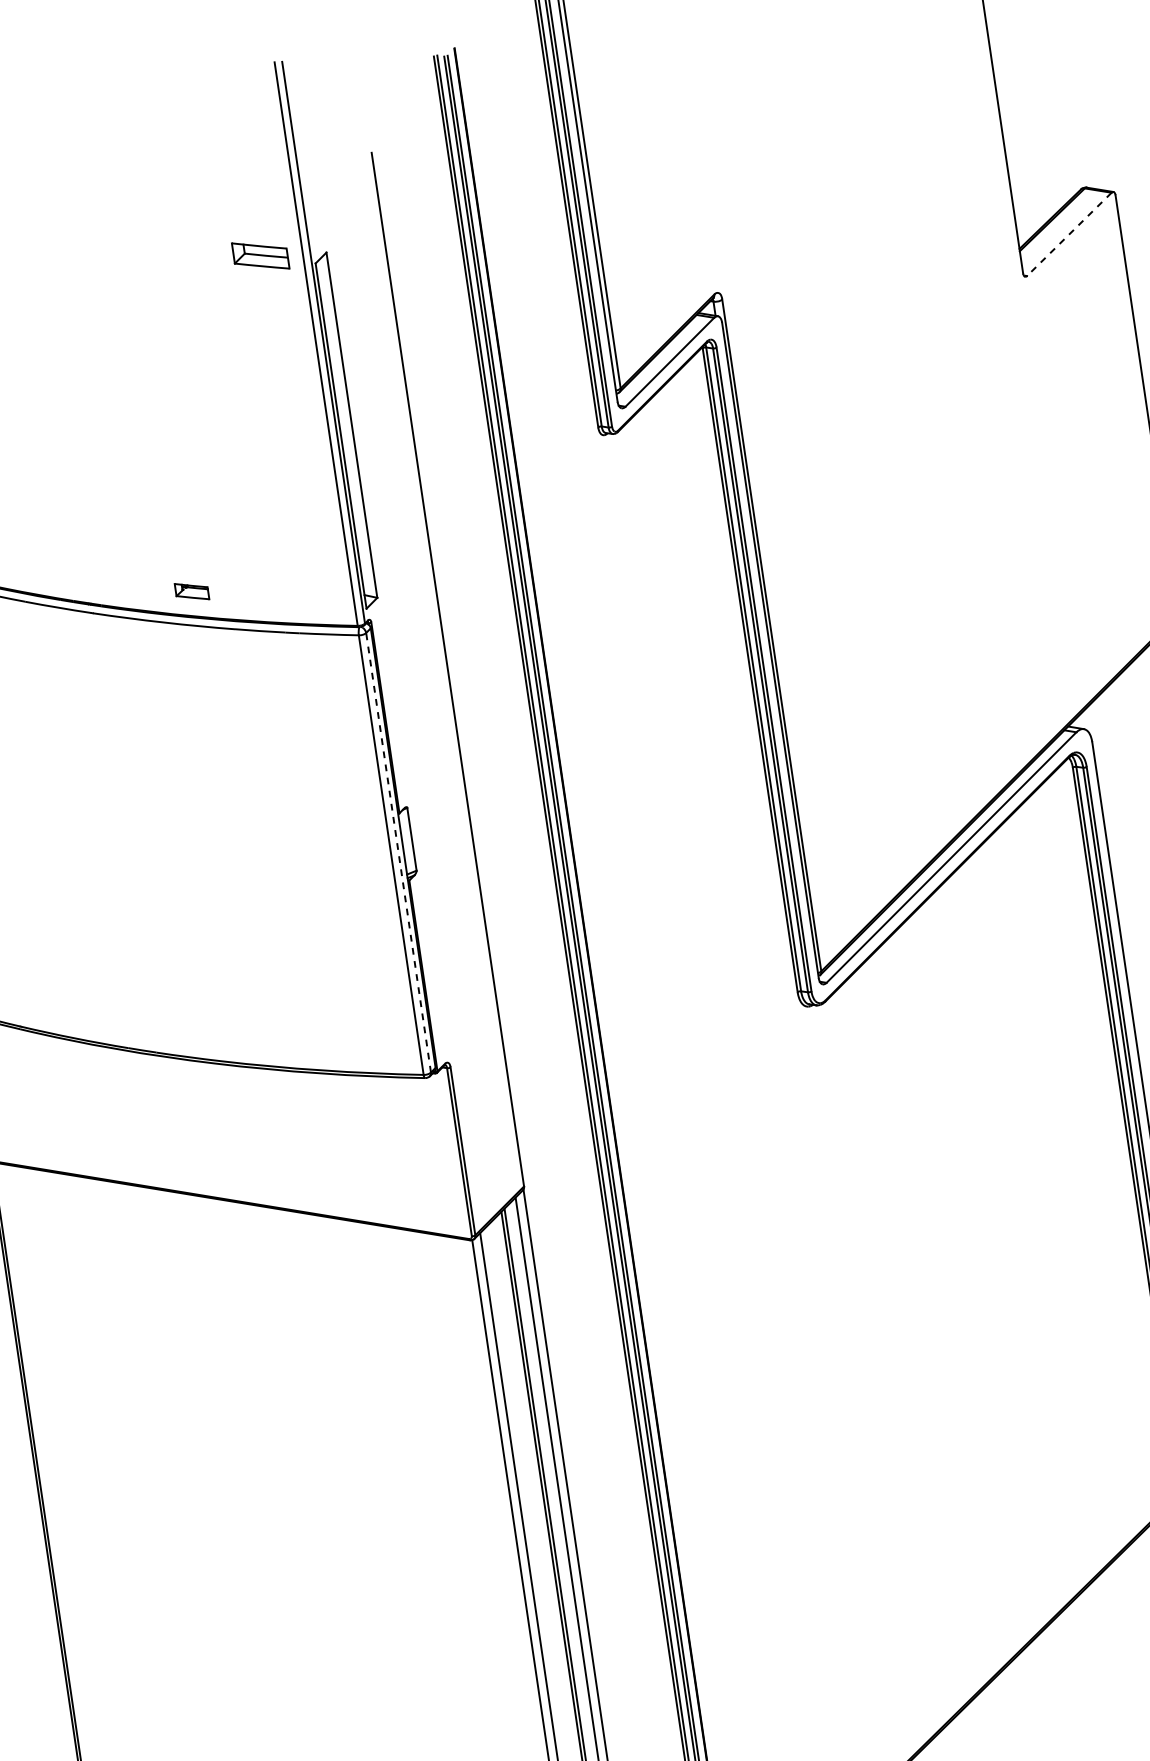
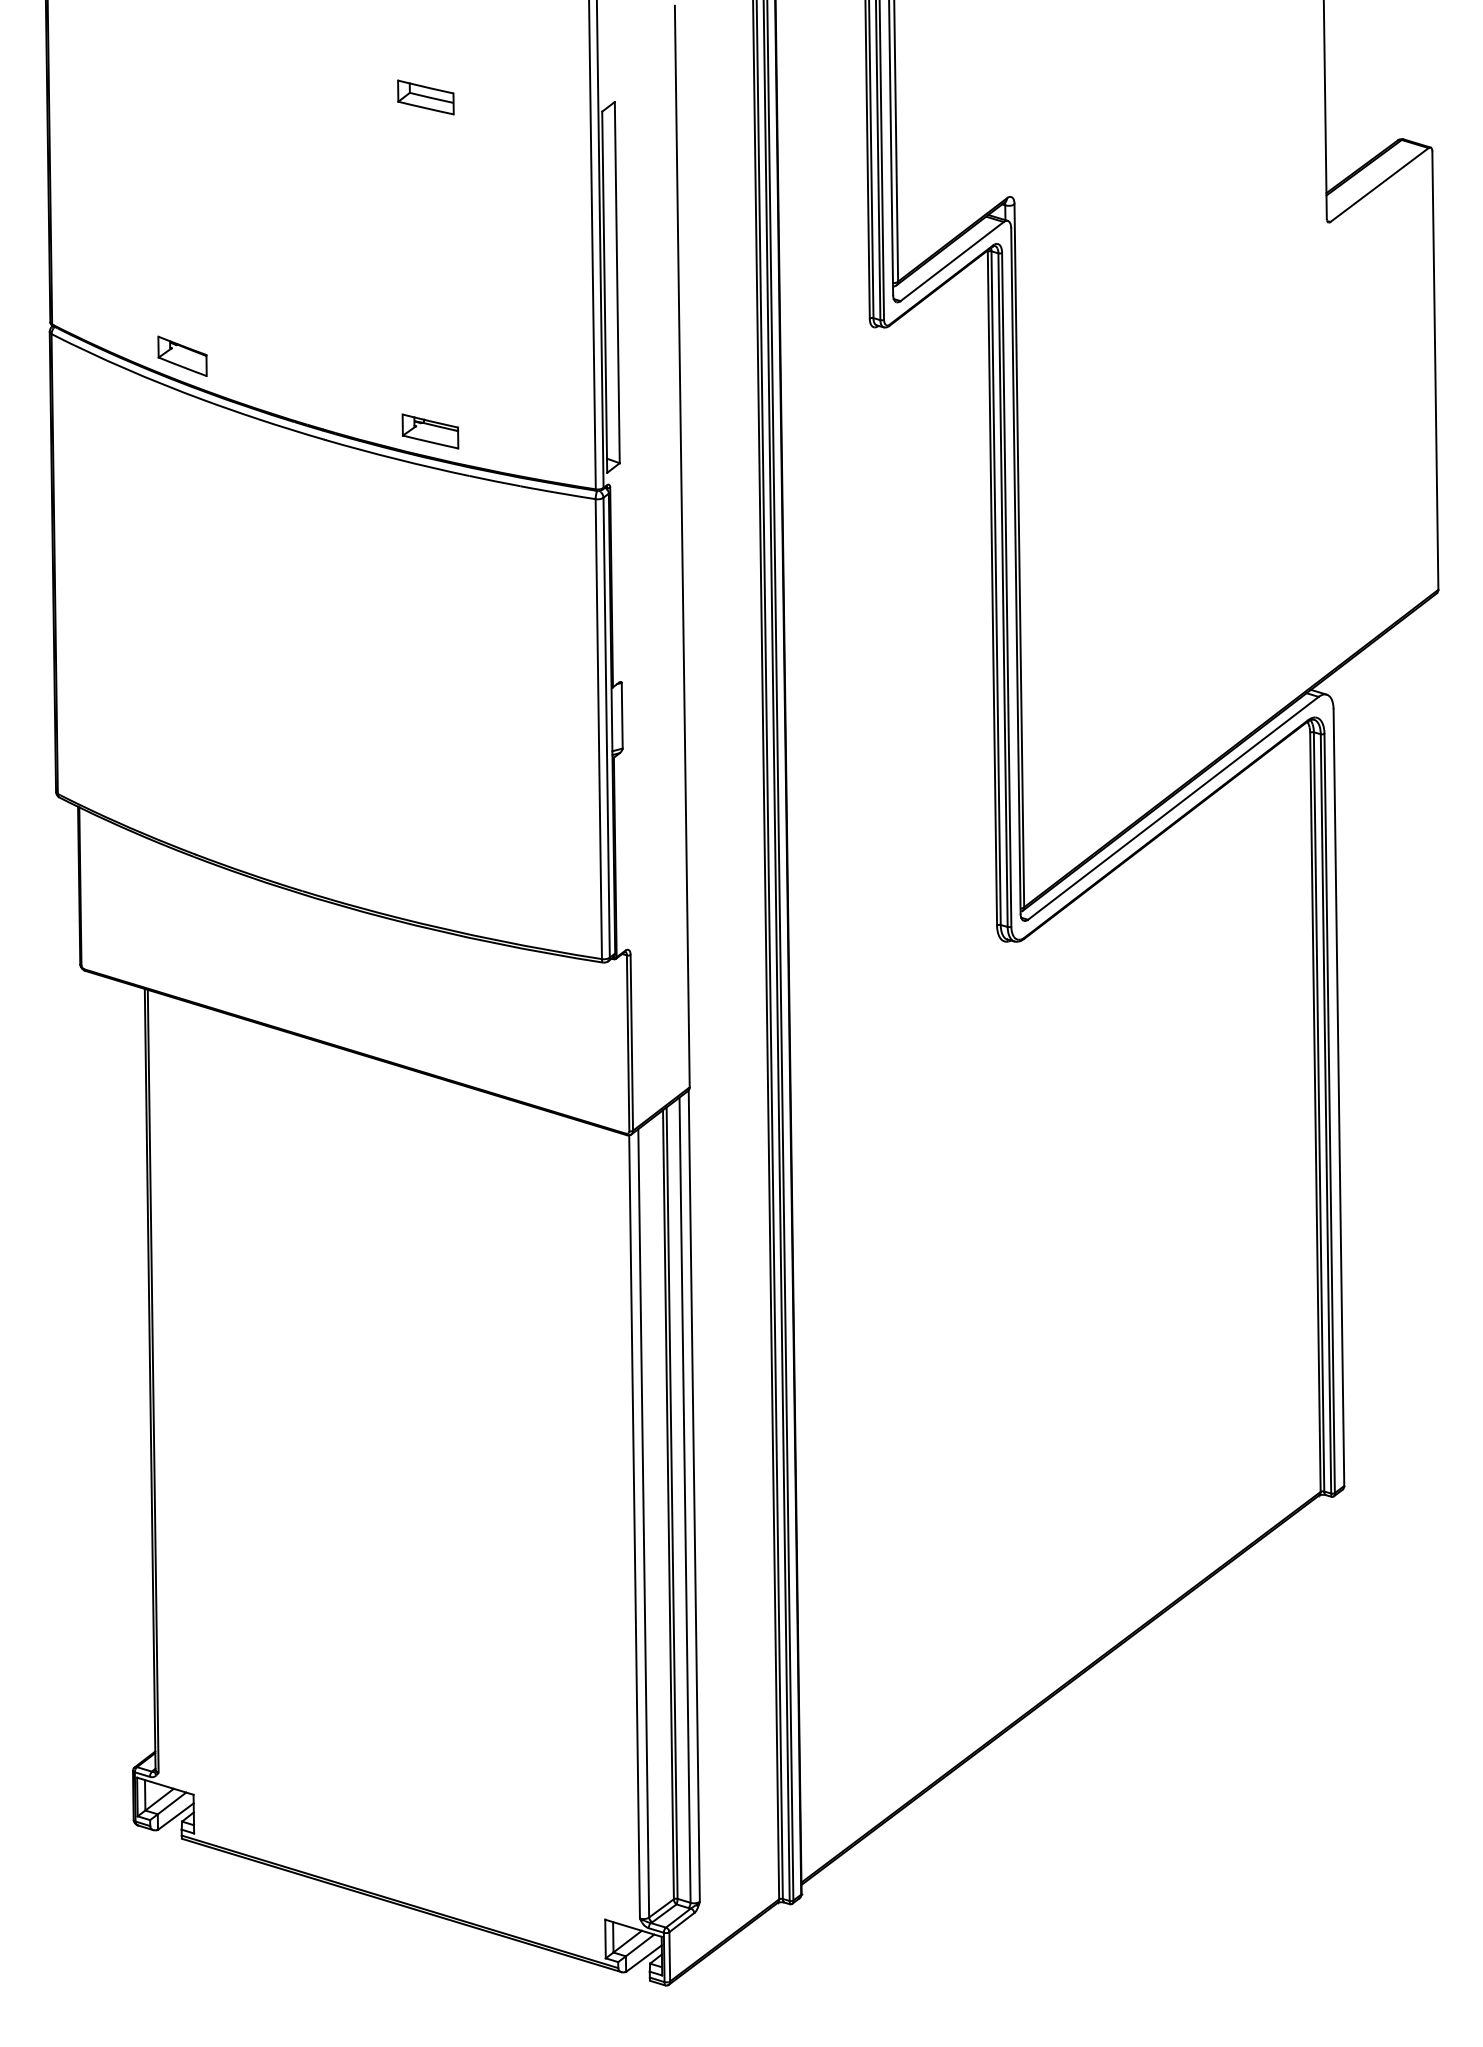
line: (1069, 234) -> (1379, 185), dashed -> solid
part: (260, 256) -> (425, 97), moved
part: (192, 591) -> (430, 431), size x1.67
line: (398, 852) -> (606, 727), dashed -> solid

